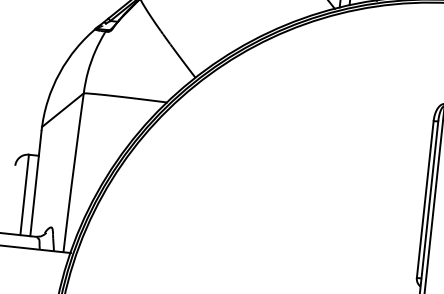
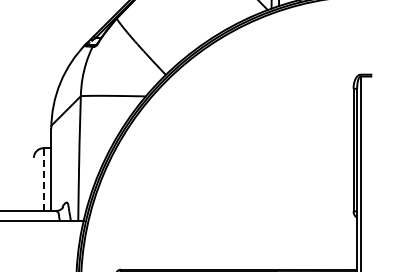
line: (24, 194) -> (43, 179), solid -> dashed

